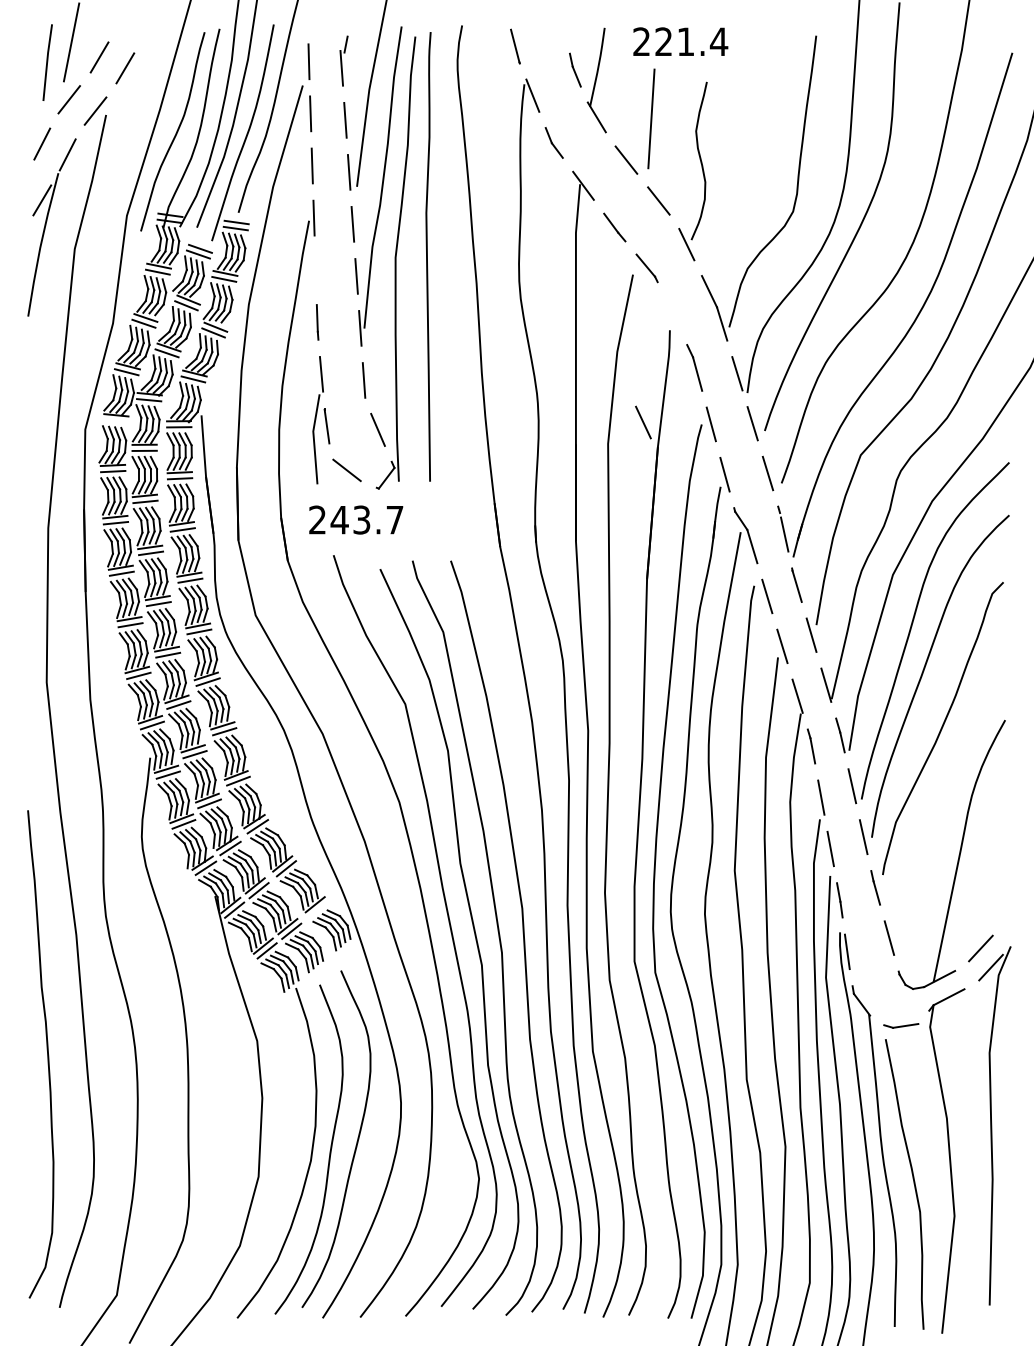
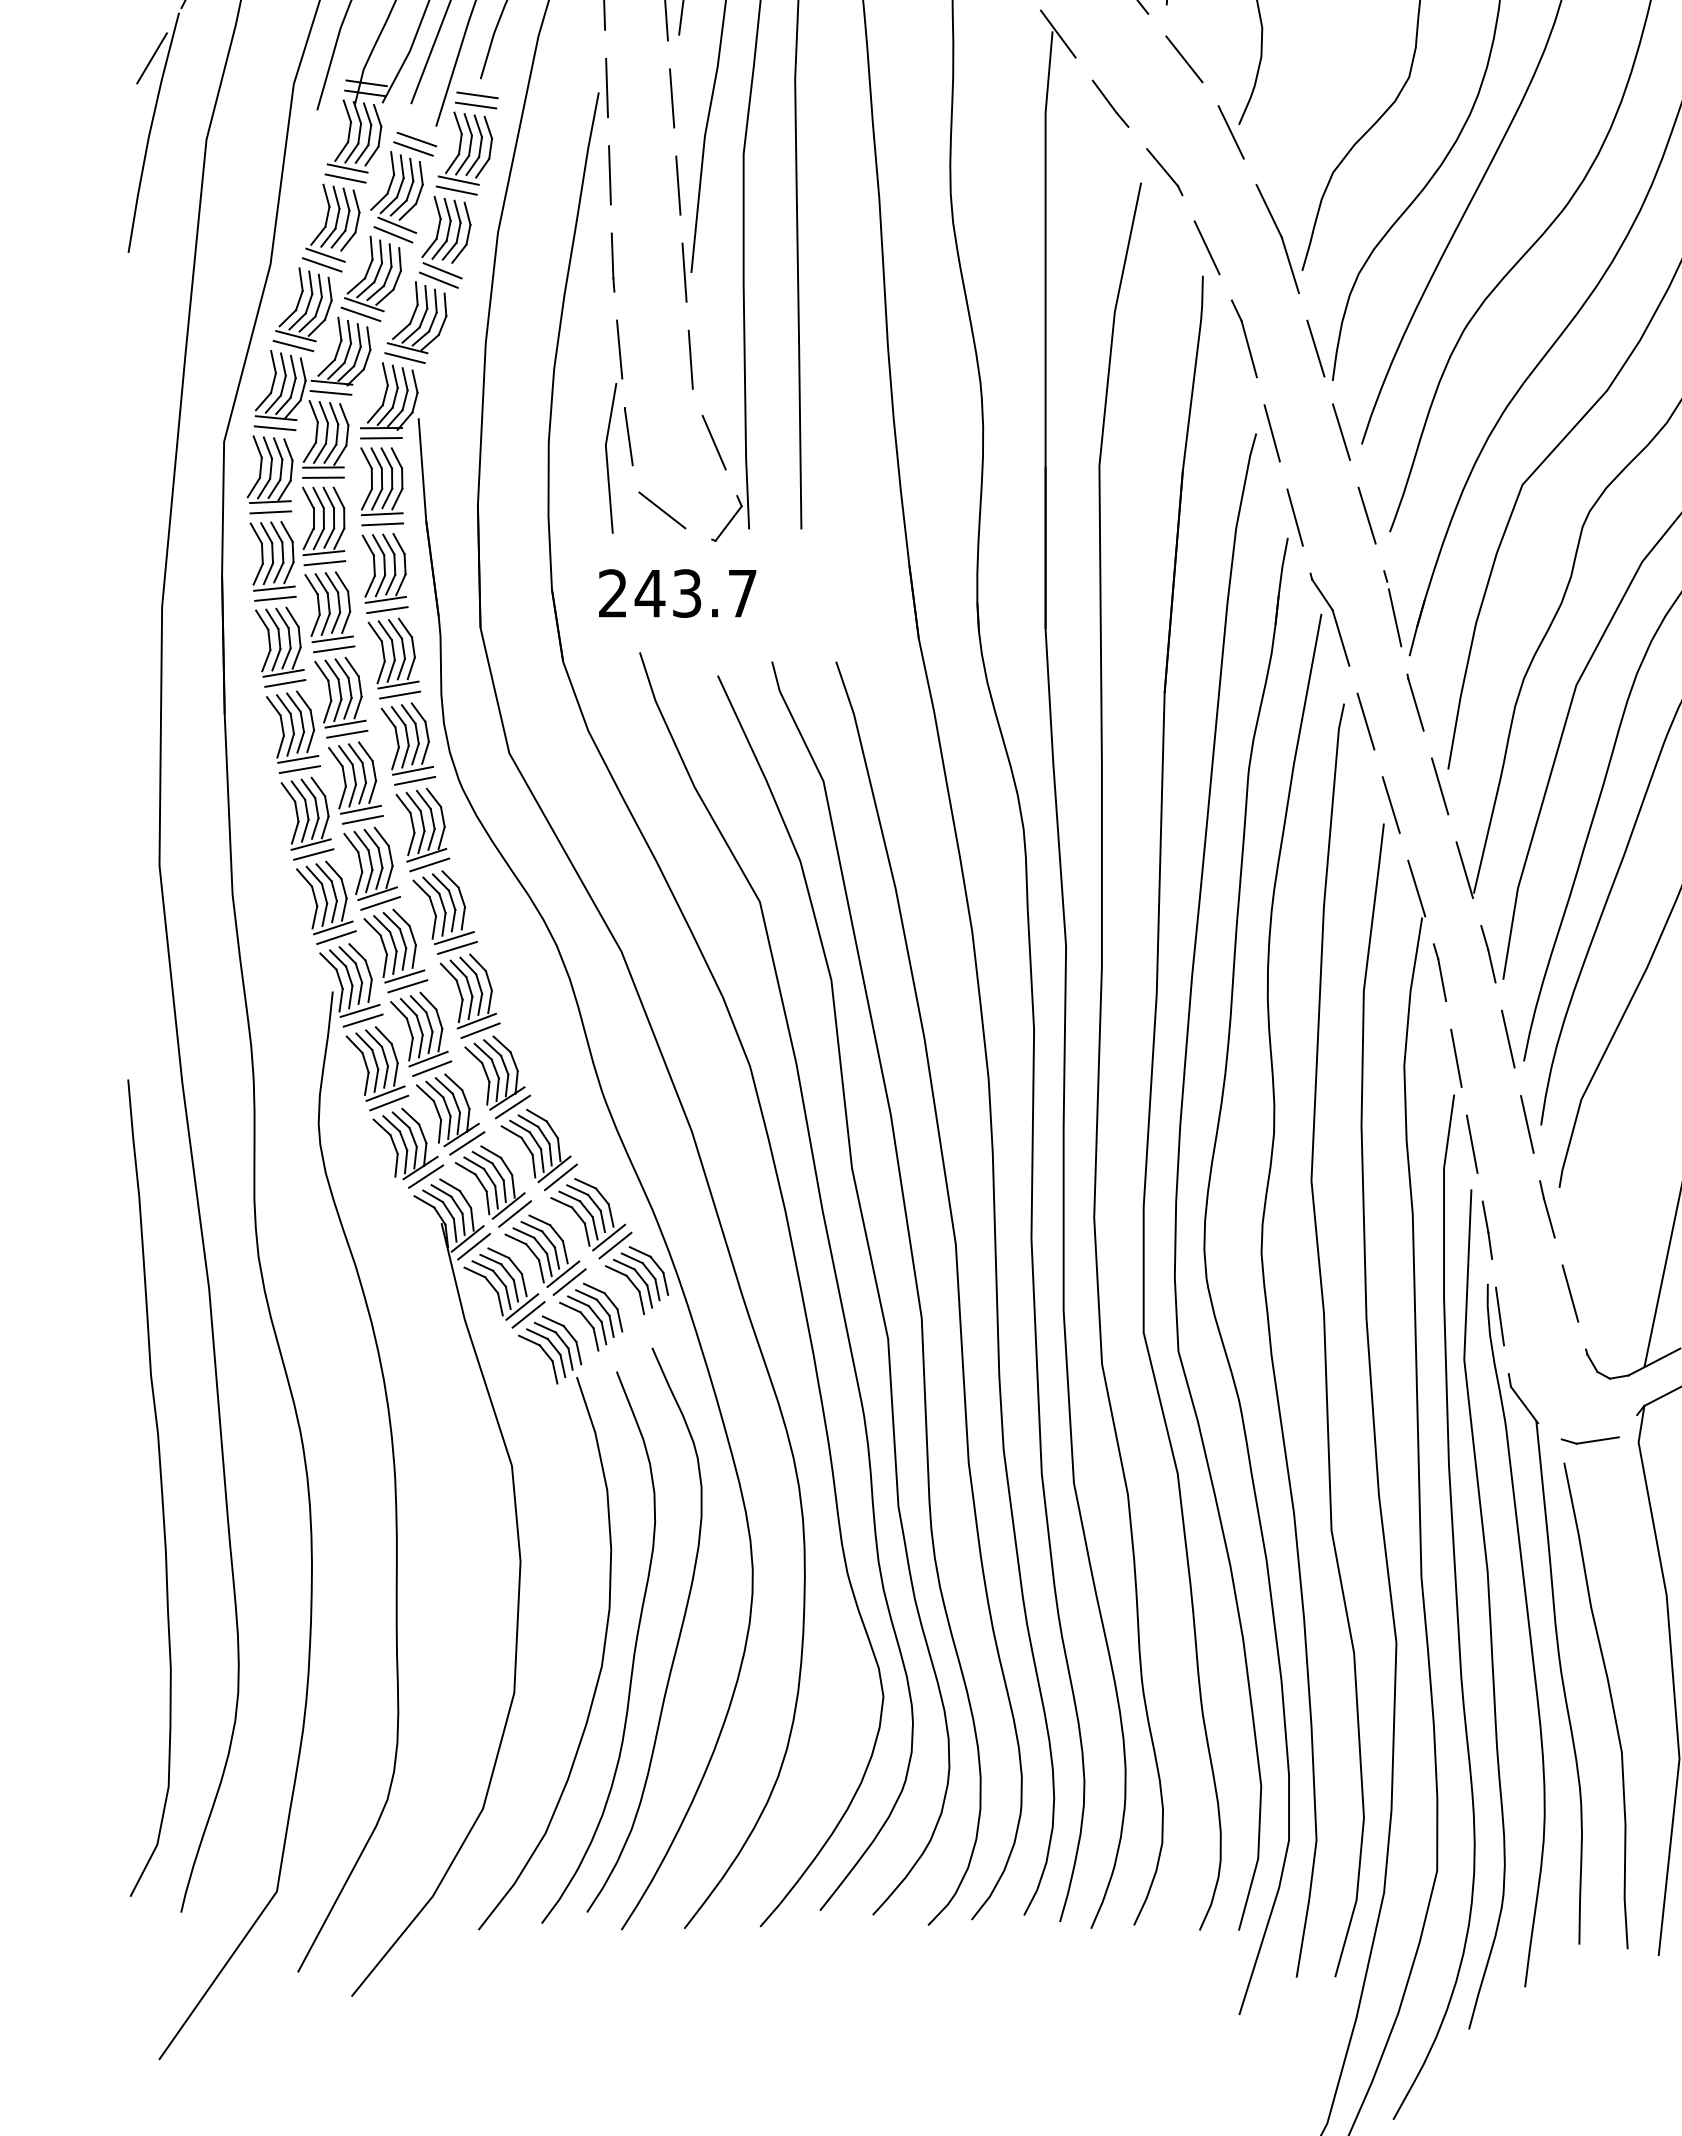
line: (315, 269) -> (609, 174), added
line: (115, 421) -> (274, 428), added
line: (643, 422) -> (1207, 247), moved
line: (318, 909) -> (614, 1245), added

